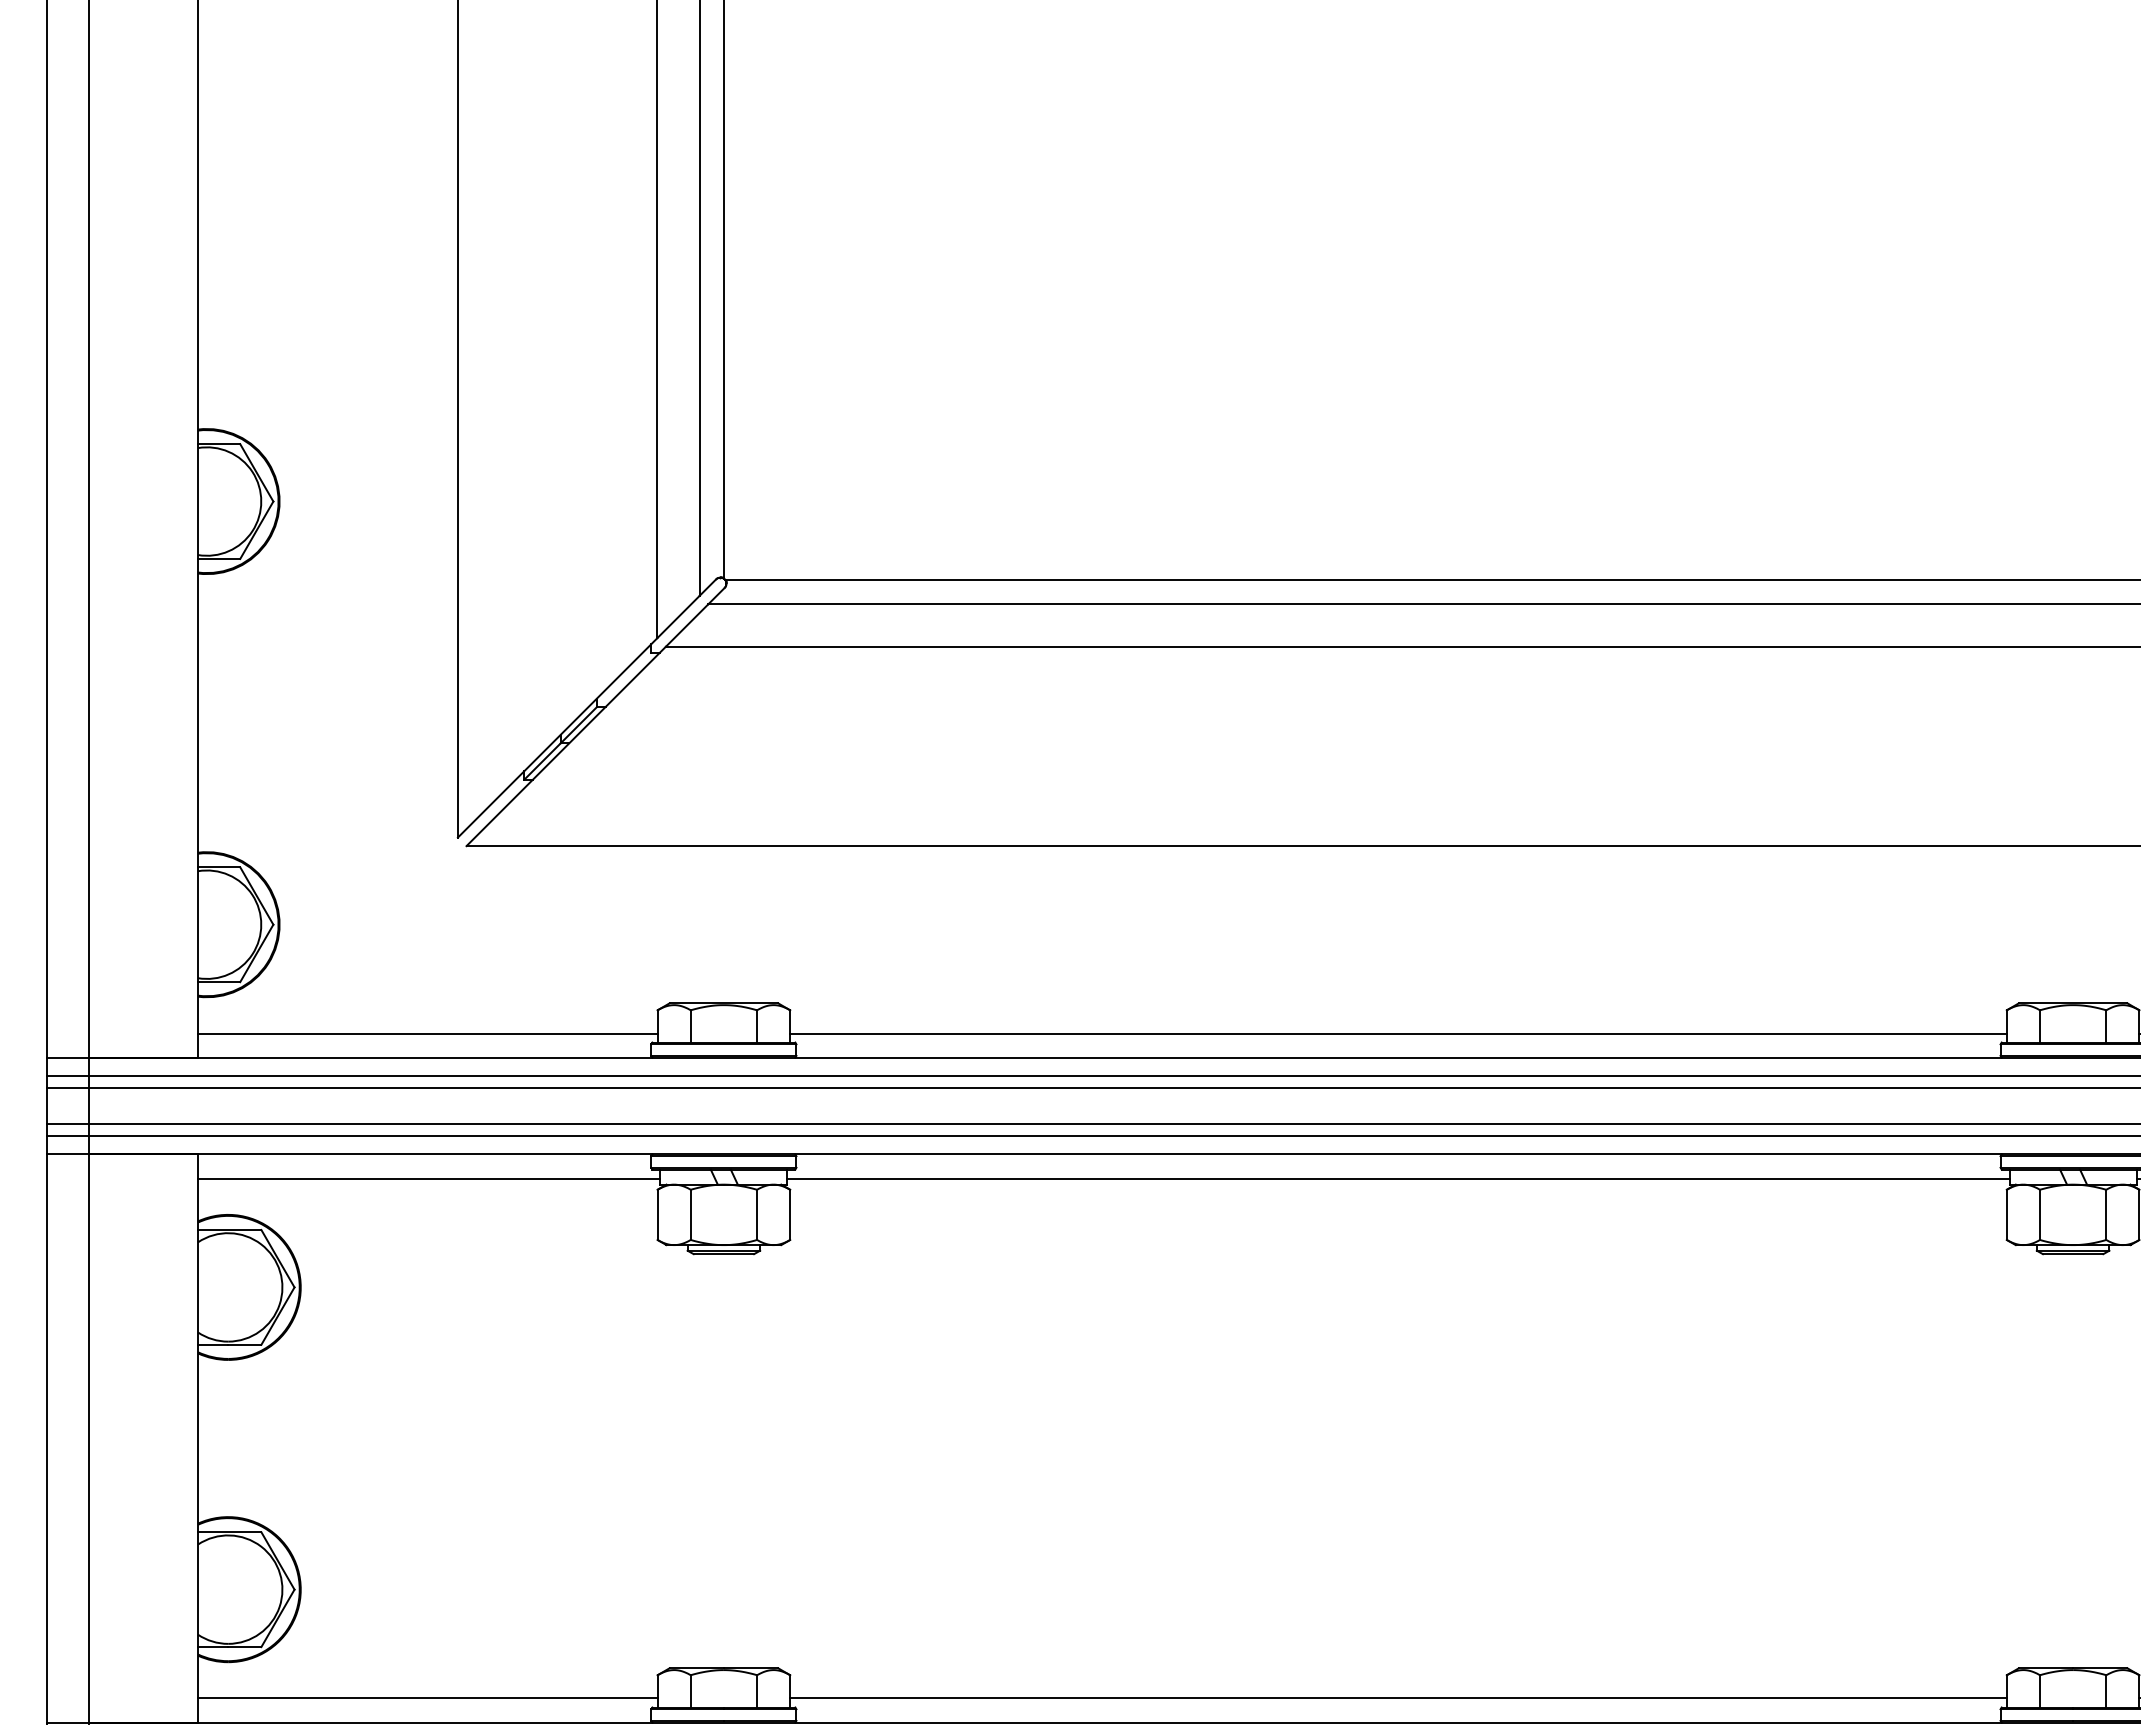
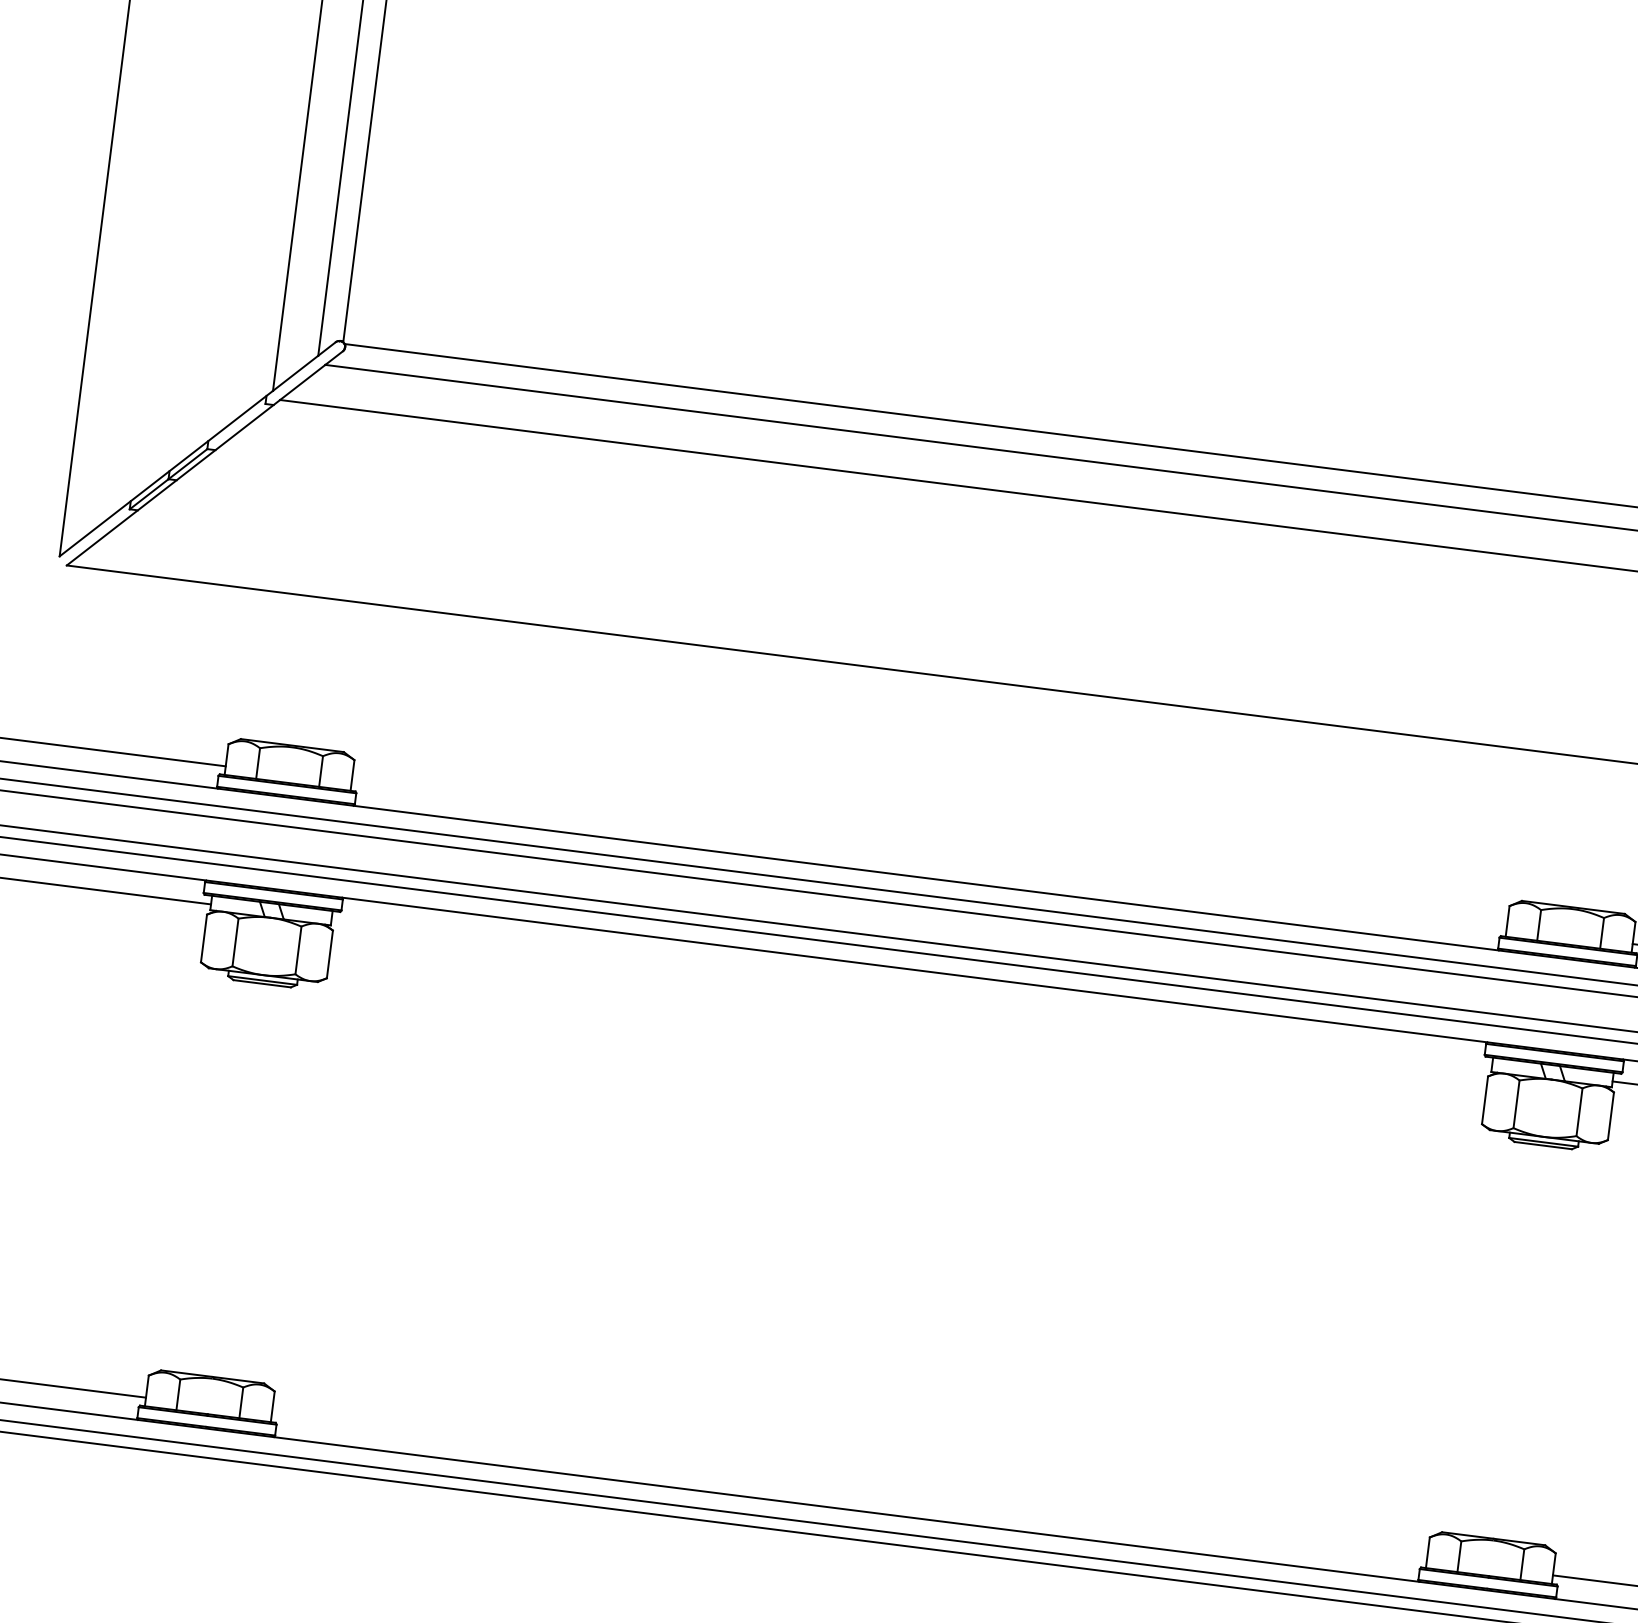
line: (1398, 1033) -> (929, 855), removed
line: (1398, 1178) -> (911, 992), removed
line: (1398, 1698) -> (849, 1486), removed

